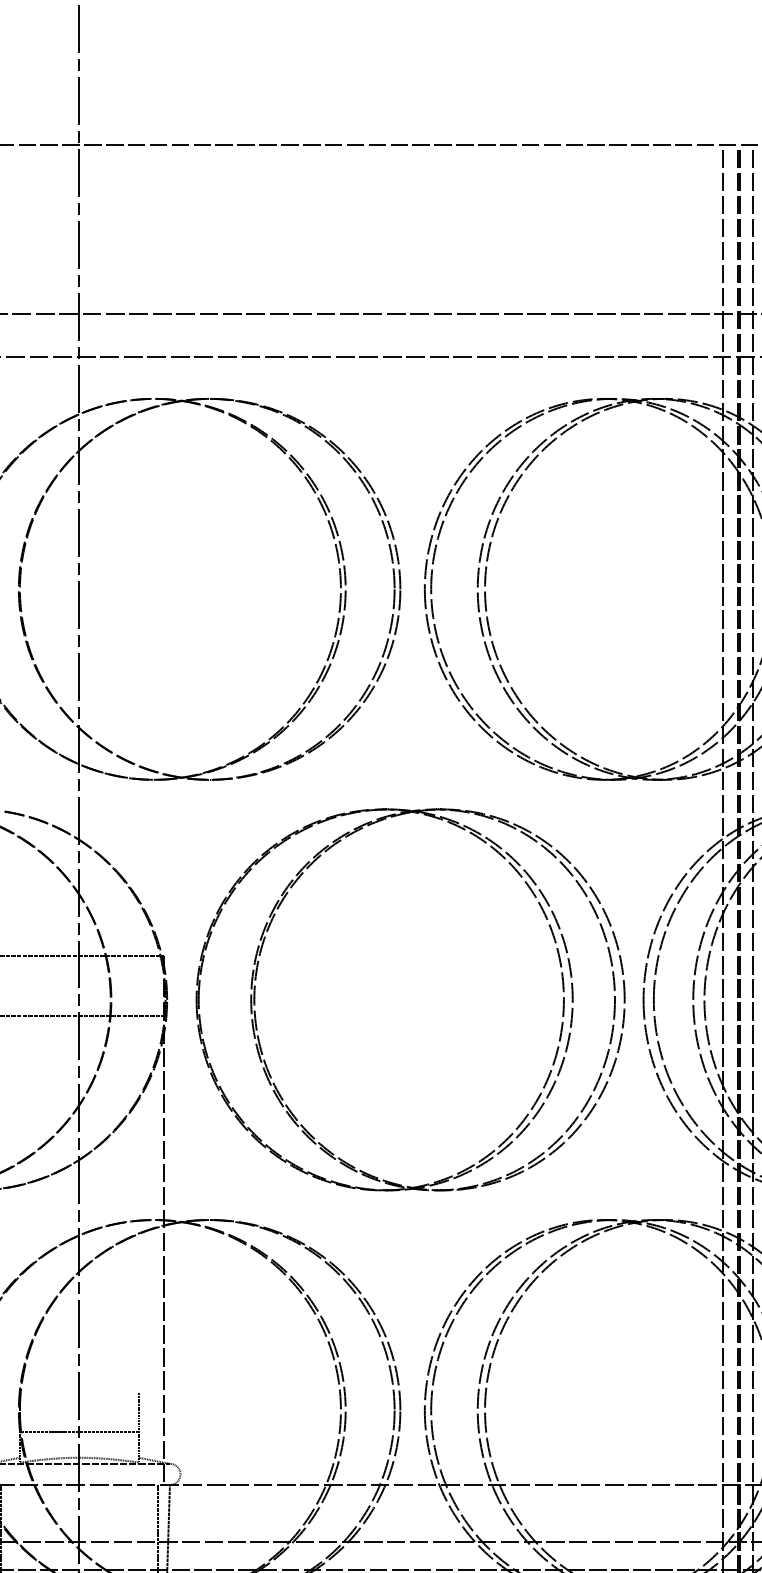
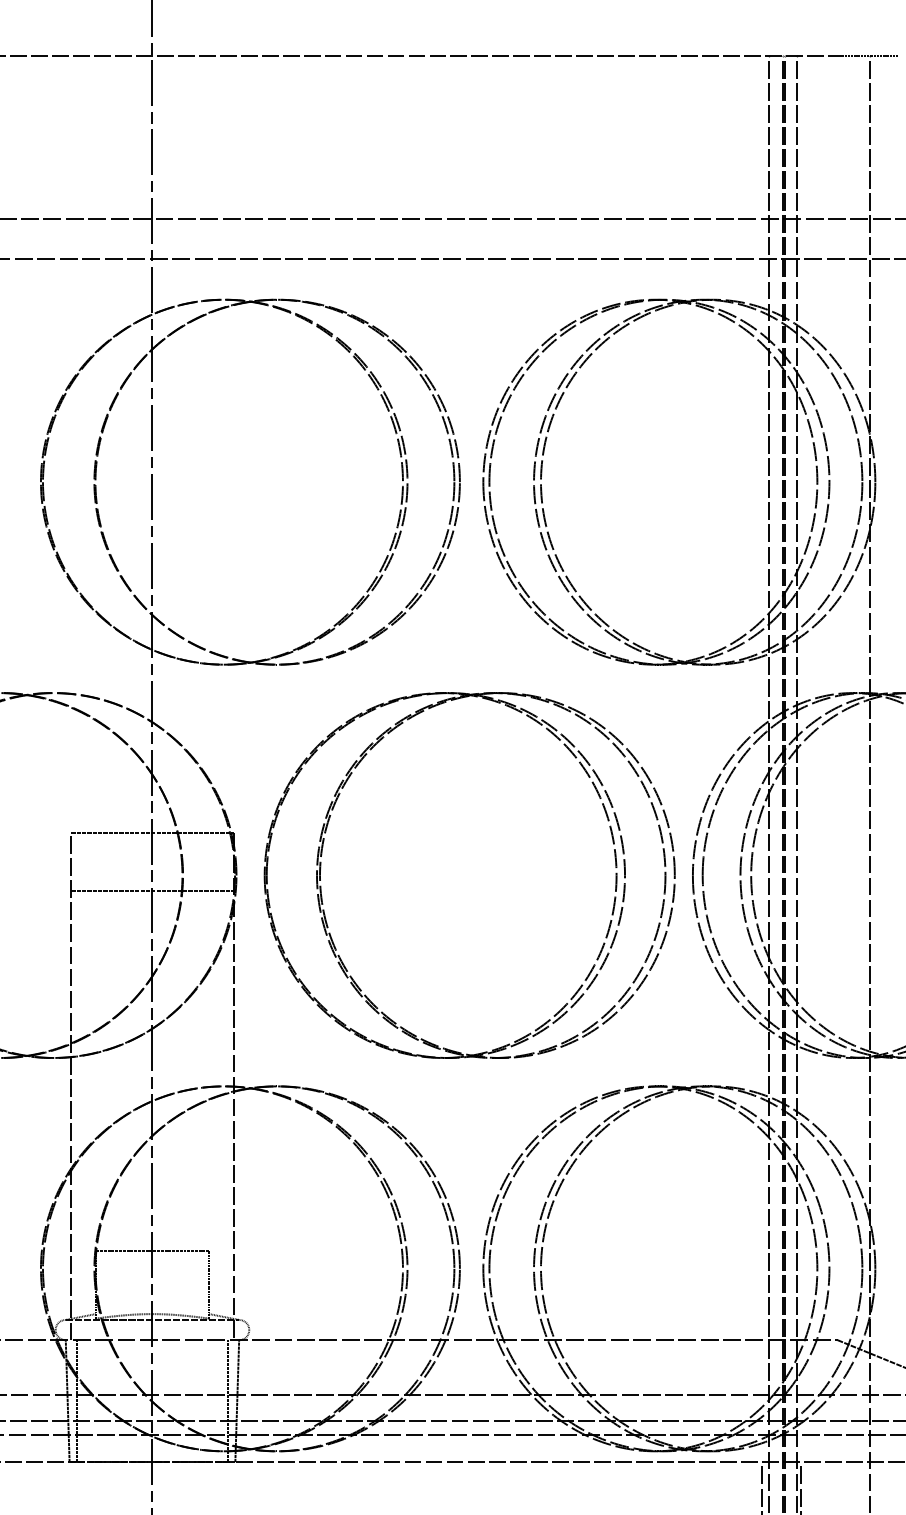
line: (79, 1432) -> (152, 1251), moved

